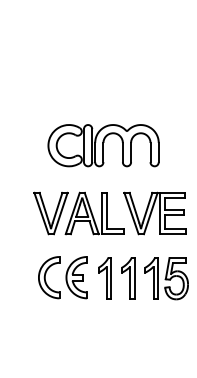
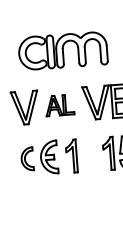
part: (94, 213) -> (59, 105), size x0.6
part: (49, 277) -> (27, 158), size x0.7
part: (128, 278) -> (90, 155), removed

